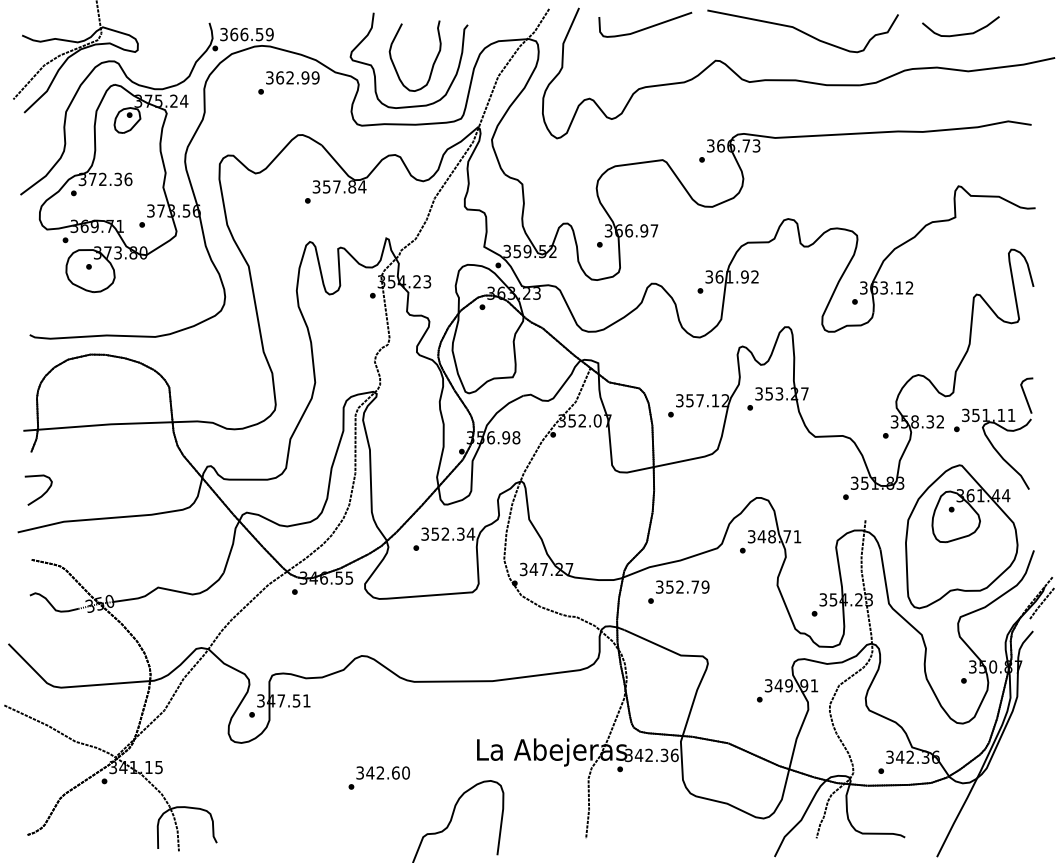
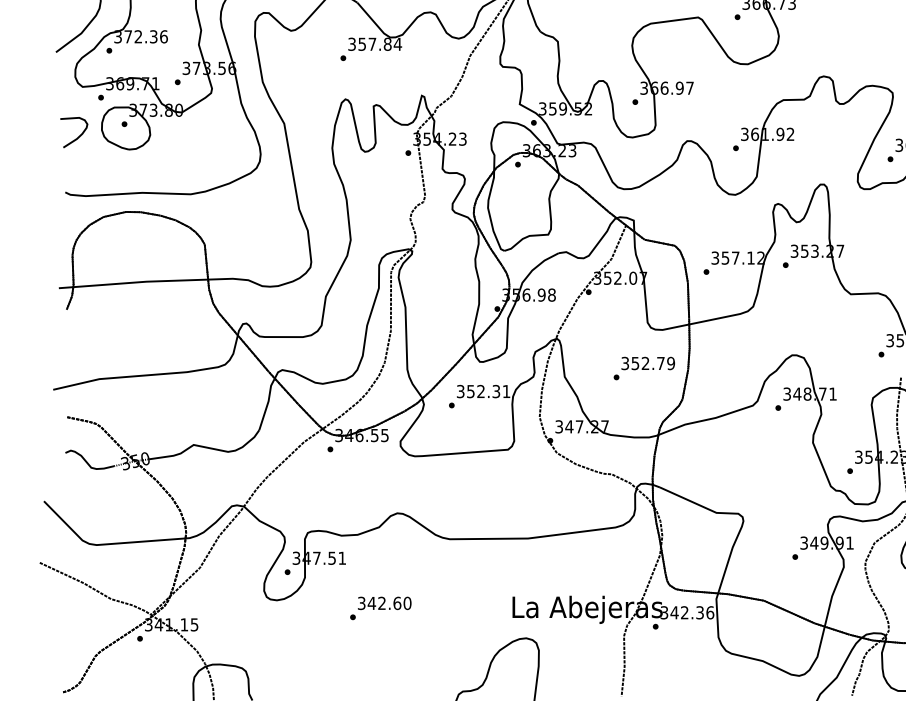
curve: (43, 493) -> (79, 135), moved
text: (470, 533) -> (506, 390), 352.34 -> 352.31
text: (678, 591) -> (644, 367), moved
text: (378, 777) -> (380, 607), moved

